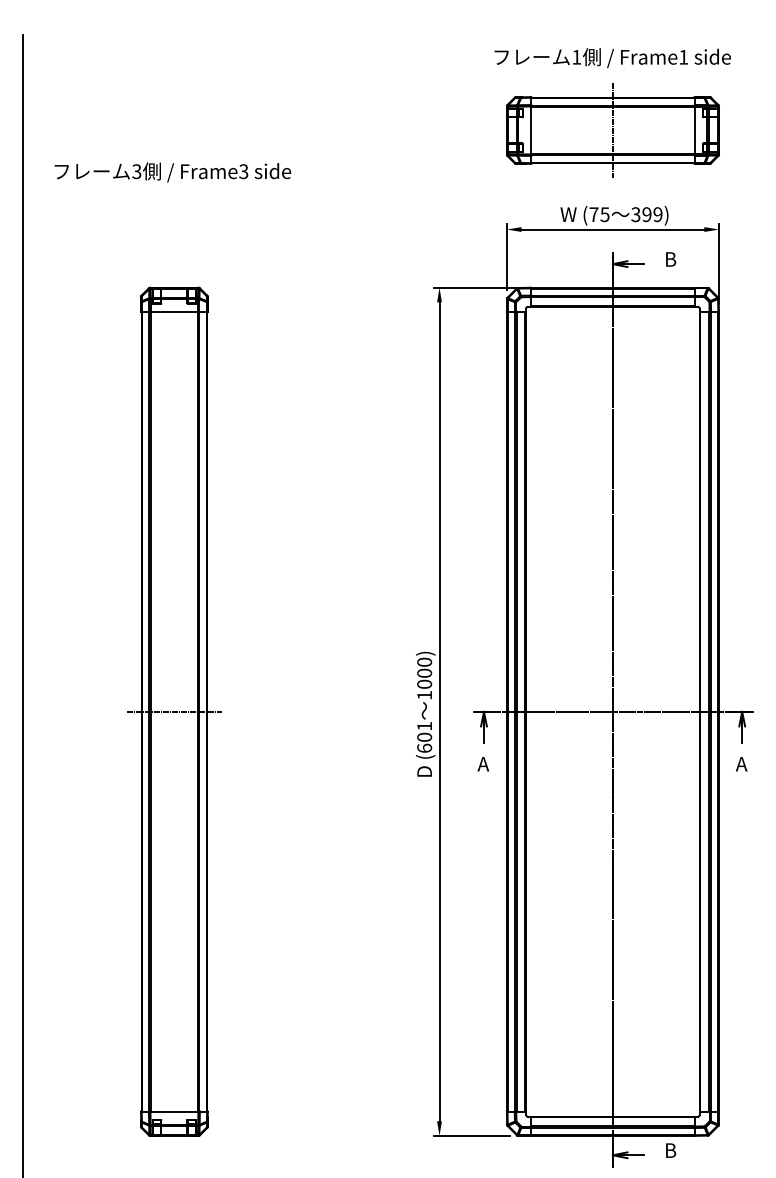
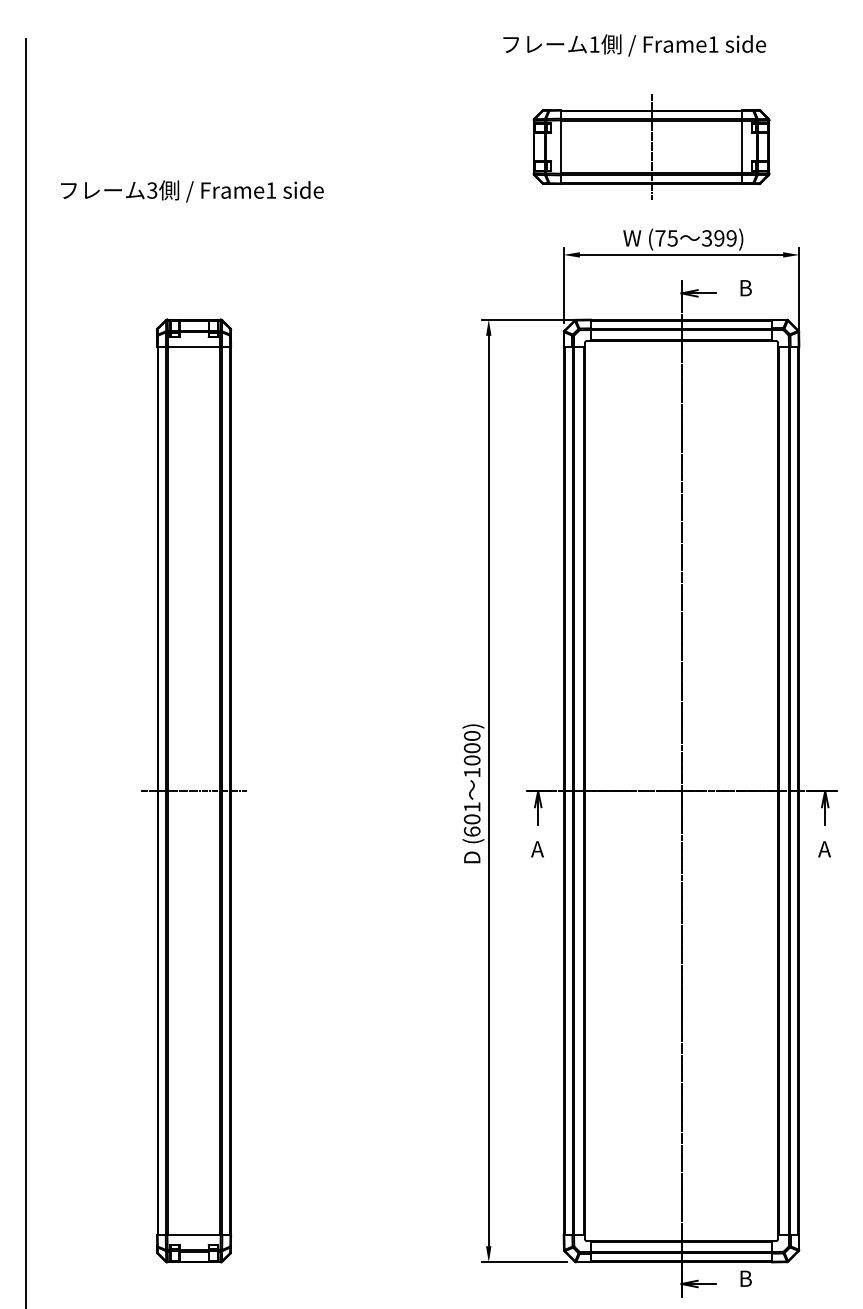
text: (612, 58) -> (634, 45), moved
part: (612, 130) -> (651, 147), moved
text: (243, 171) -> (270, 190), Frame3 -> Frame1

